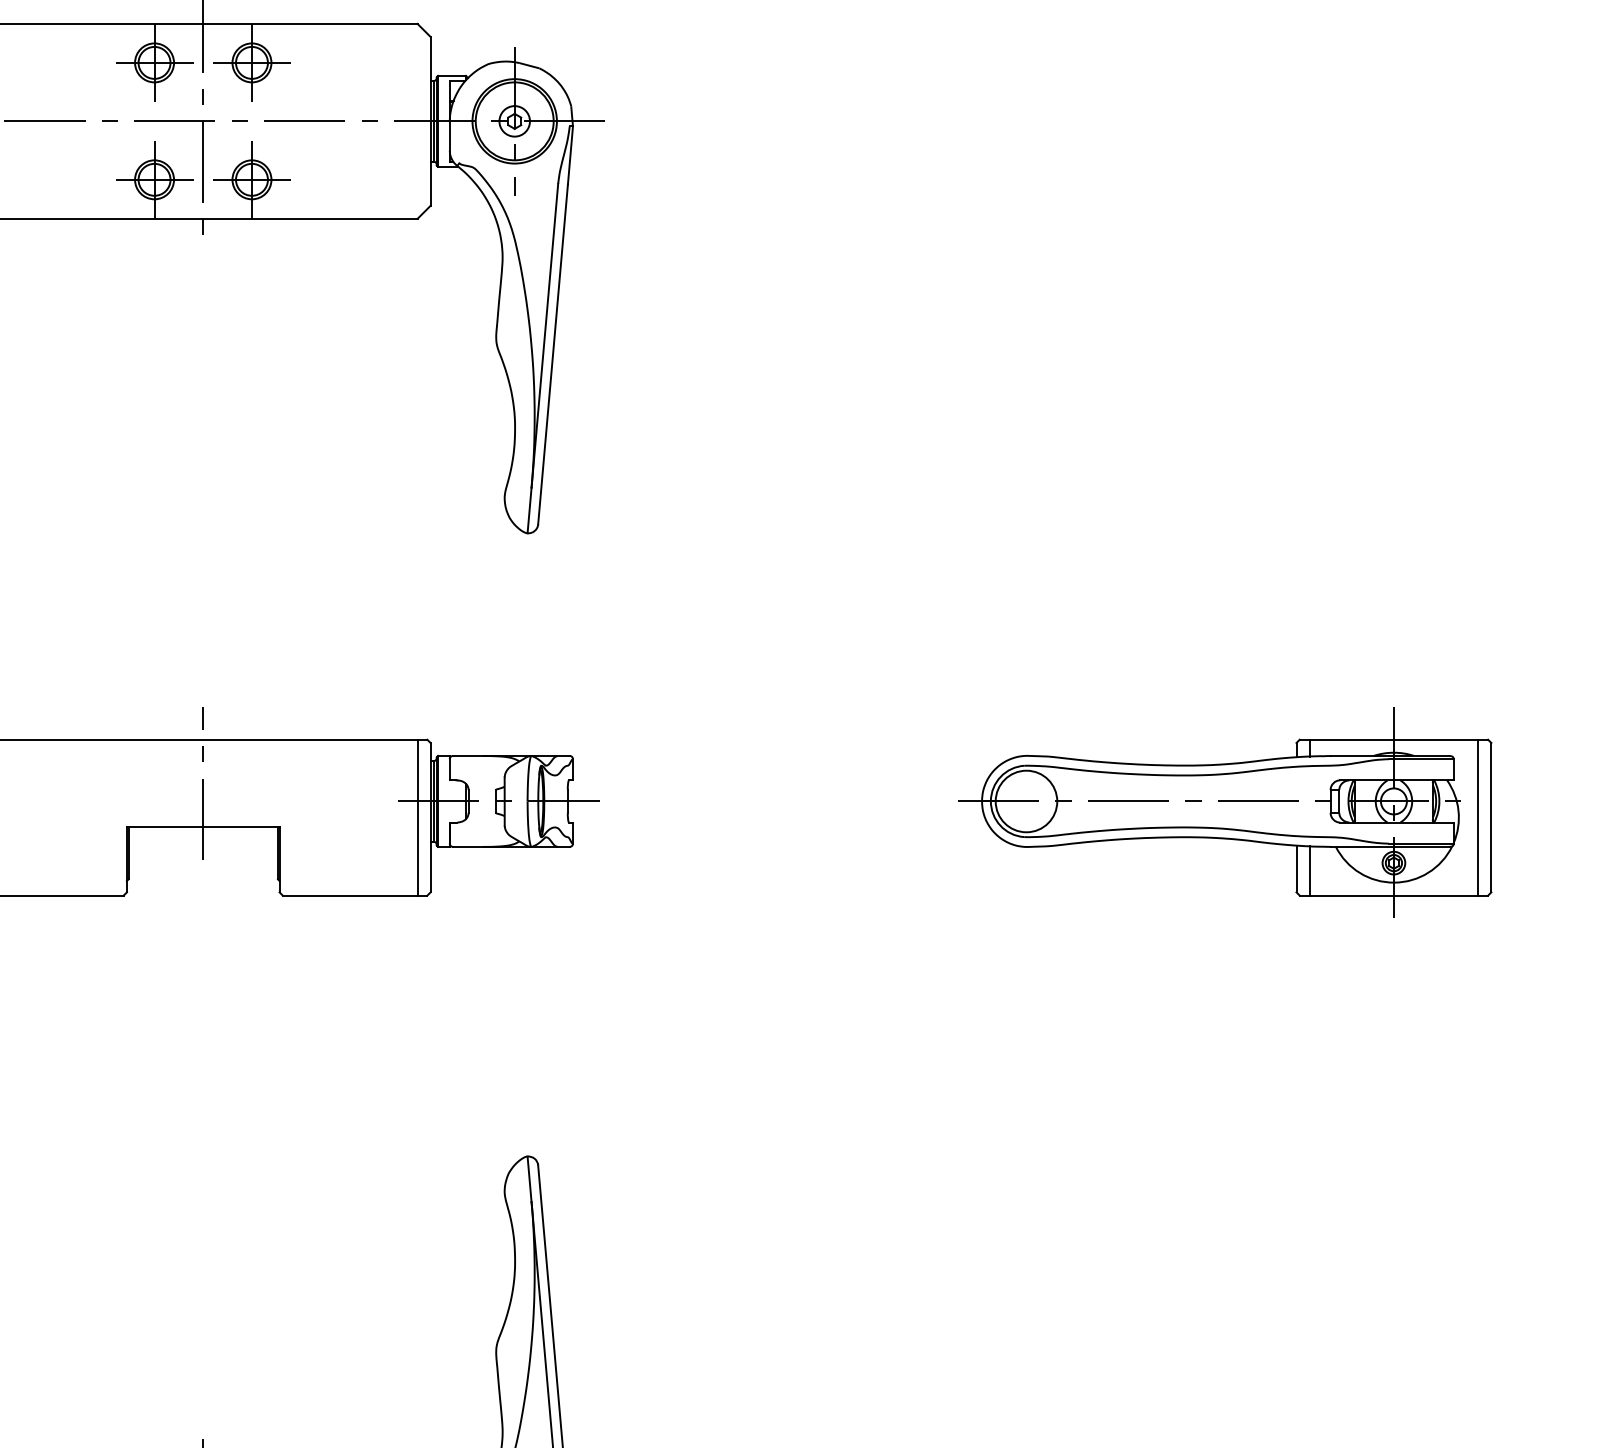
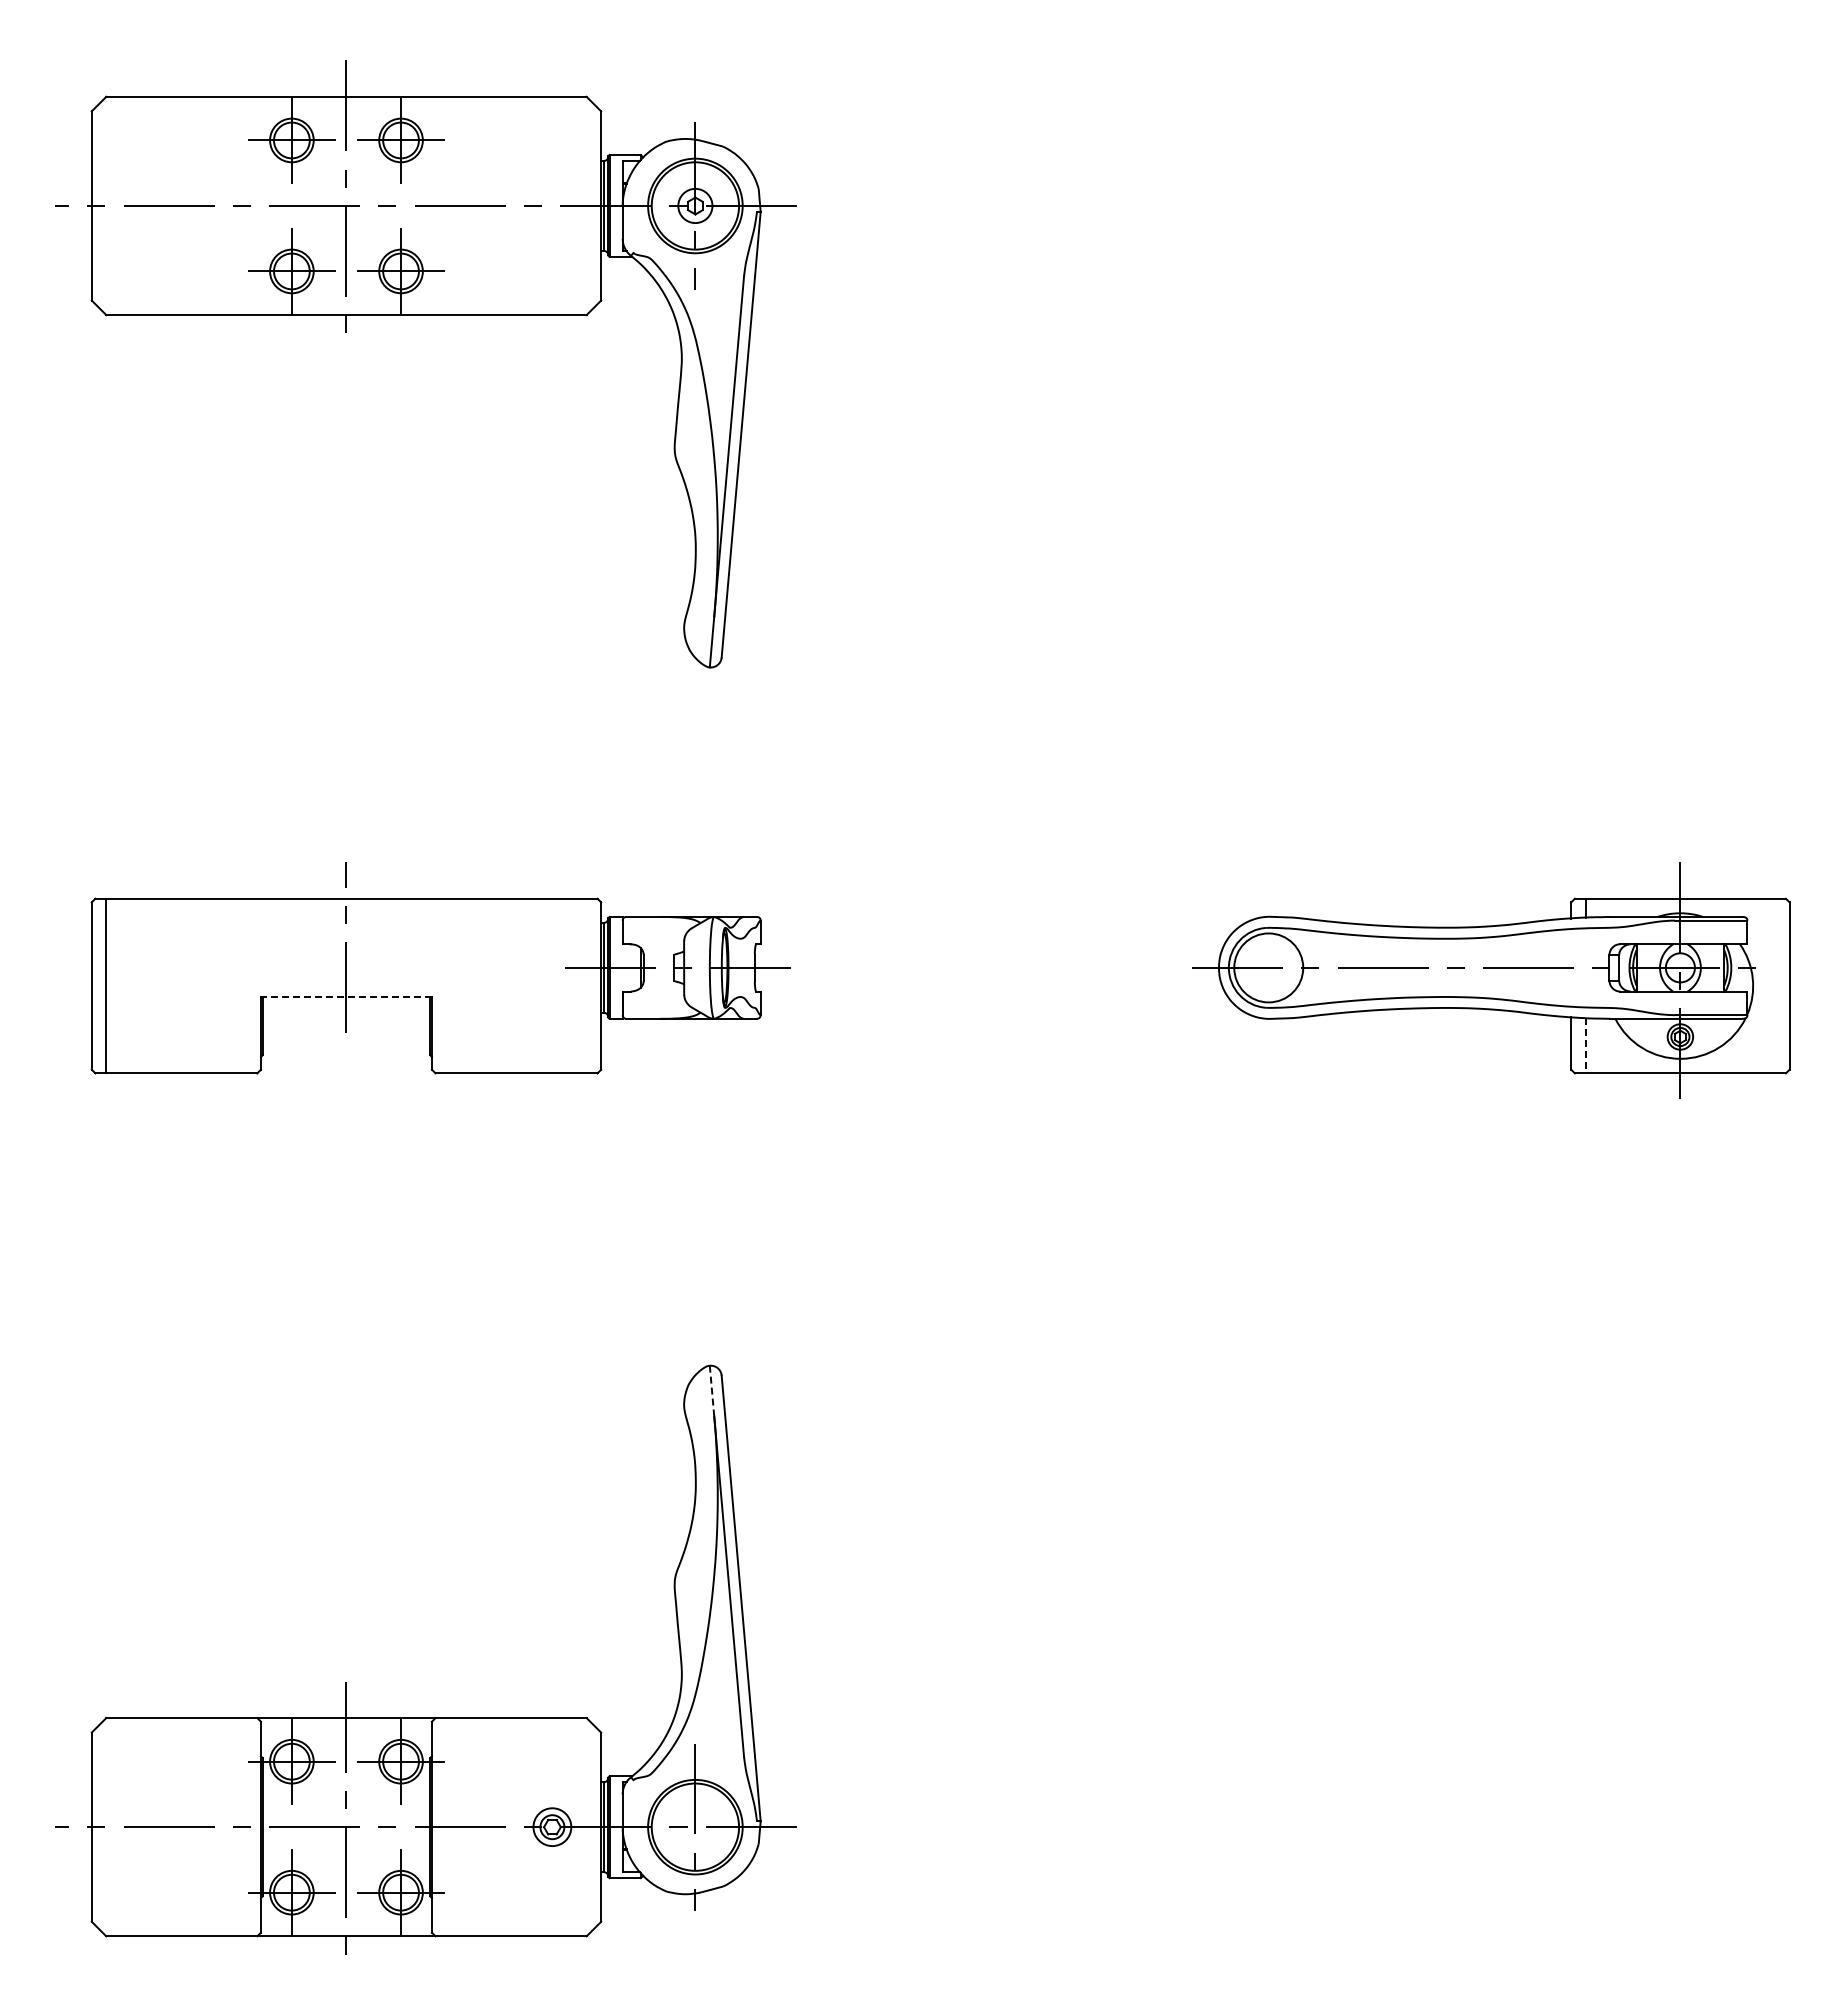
line: (417, 817) -> (586, 985), removed
line: (1478, 817) -> (1775, 985), removed
line: (203, 826) -> (346, 996), solid -> dashed
line: (1309, 870) -> (1585, 1045), solid -> dashed
line: (529, 1178) -> (711, 1390), solid -> dashed

